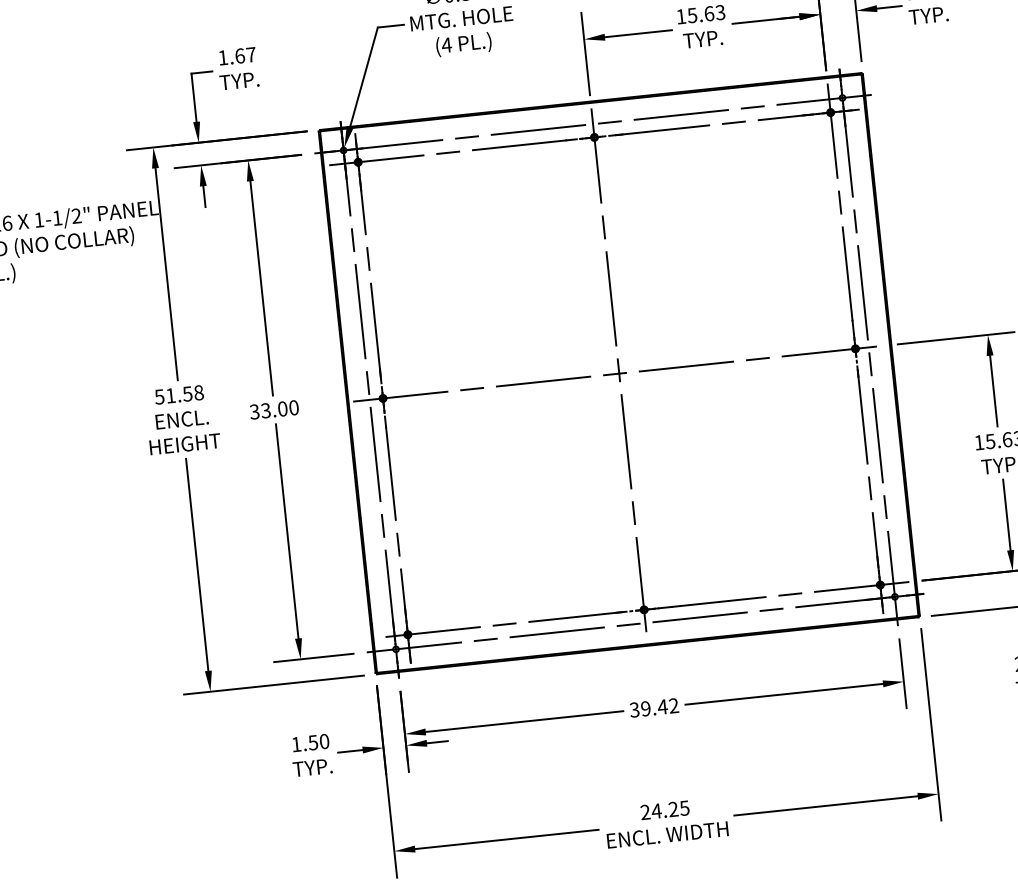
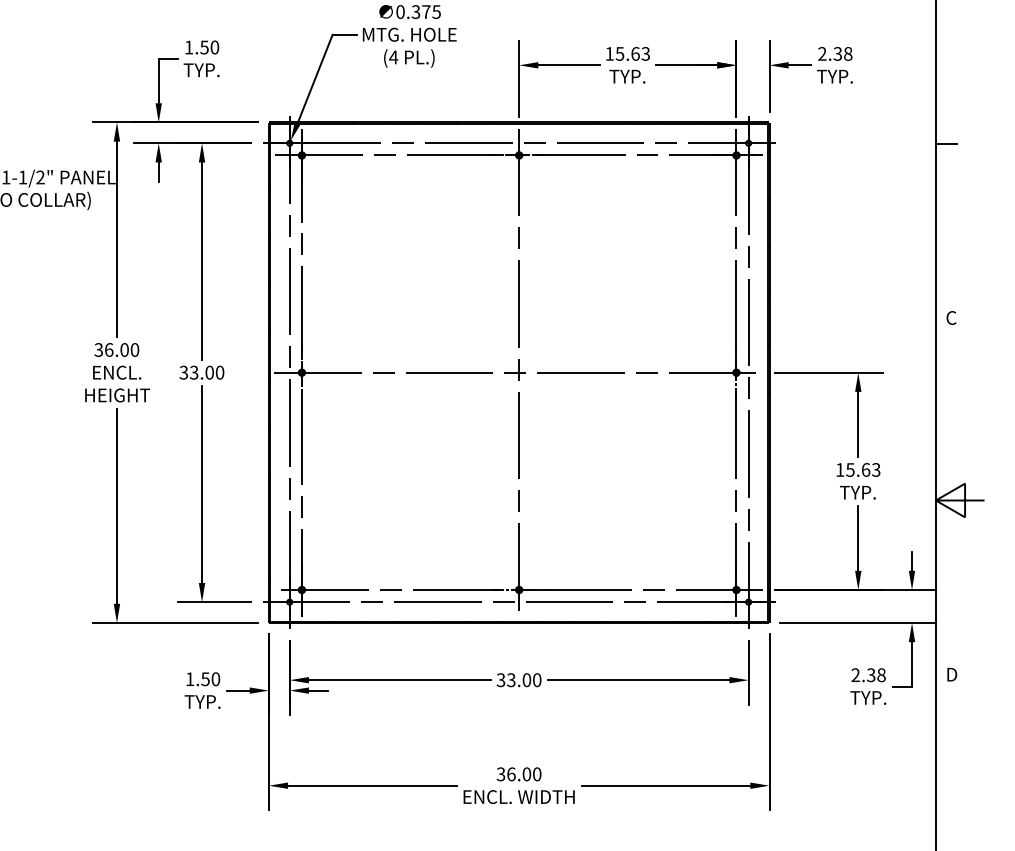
text: (245, 55) -> (209, 47), 1.67 -> 1.50
text: (179, 394) -> (117, 349), 51.58 -> 36.00
text: (660, 707) -> (524, 680), 39.42 -> 33.00
text: (664, 810) -> (518, 774), 24.25 -> 36.00

